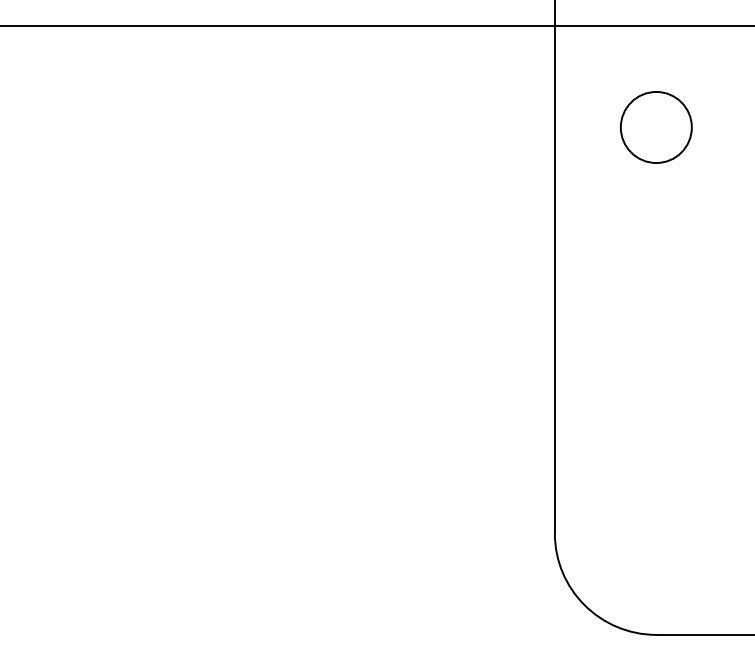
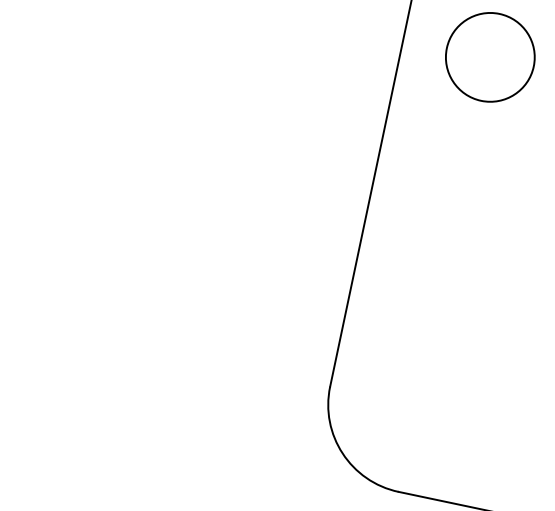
circle: (656, 127) -> (490, 57), size x1.43

